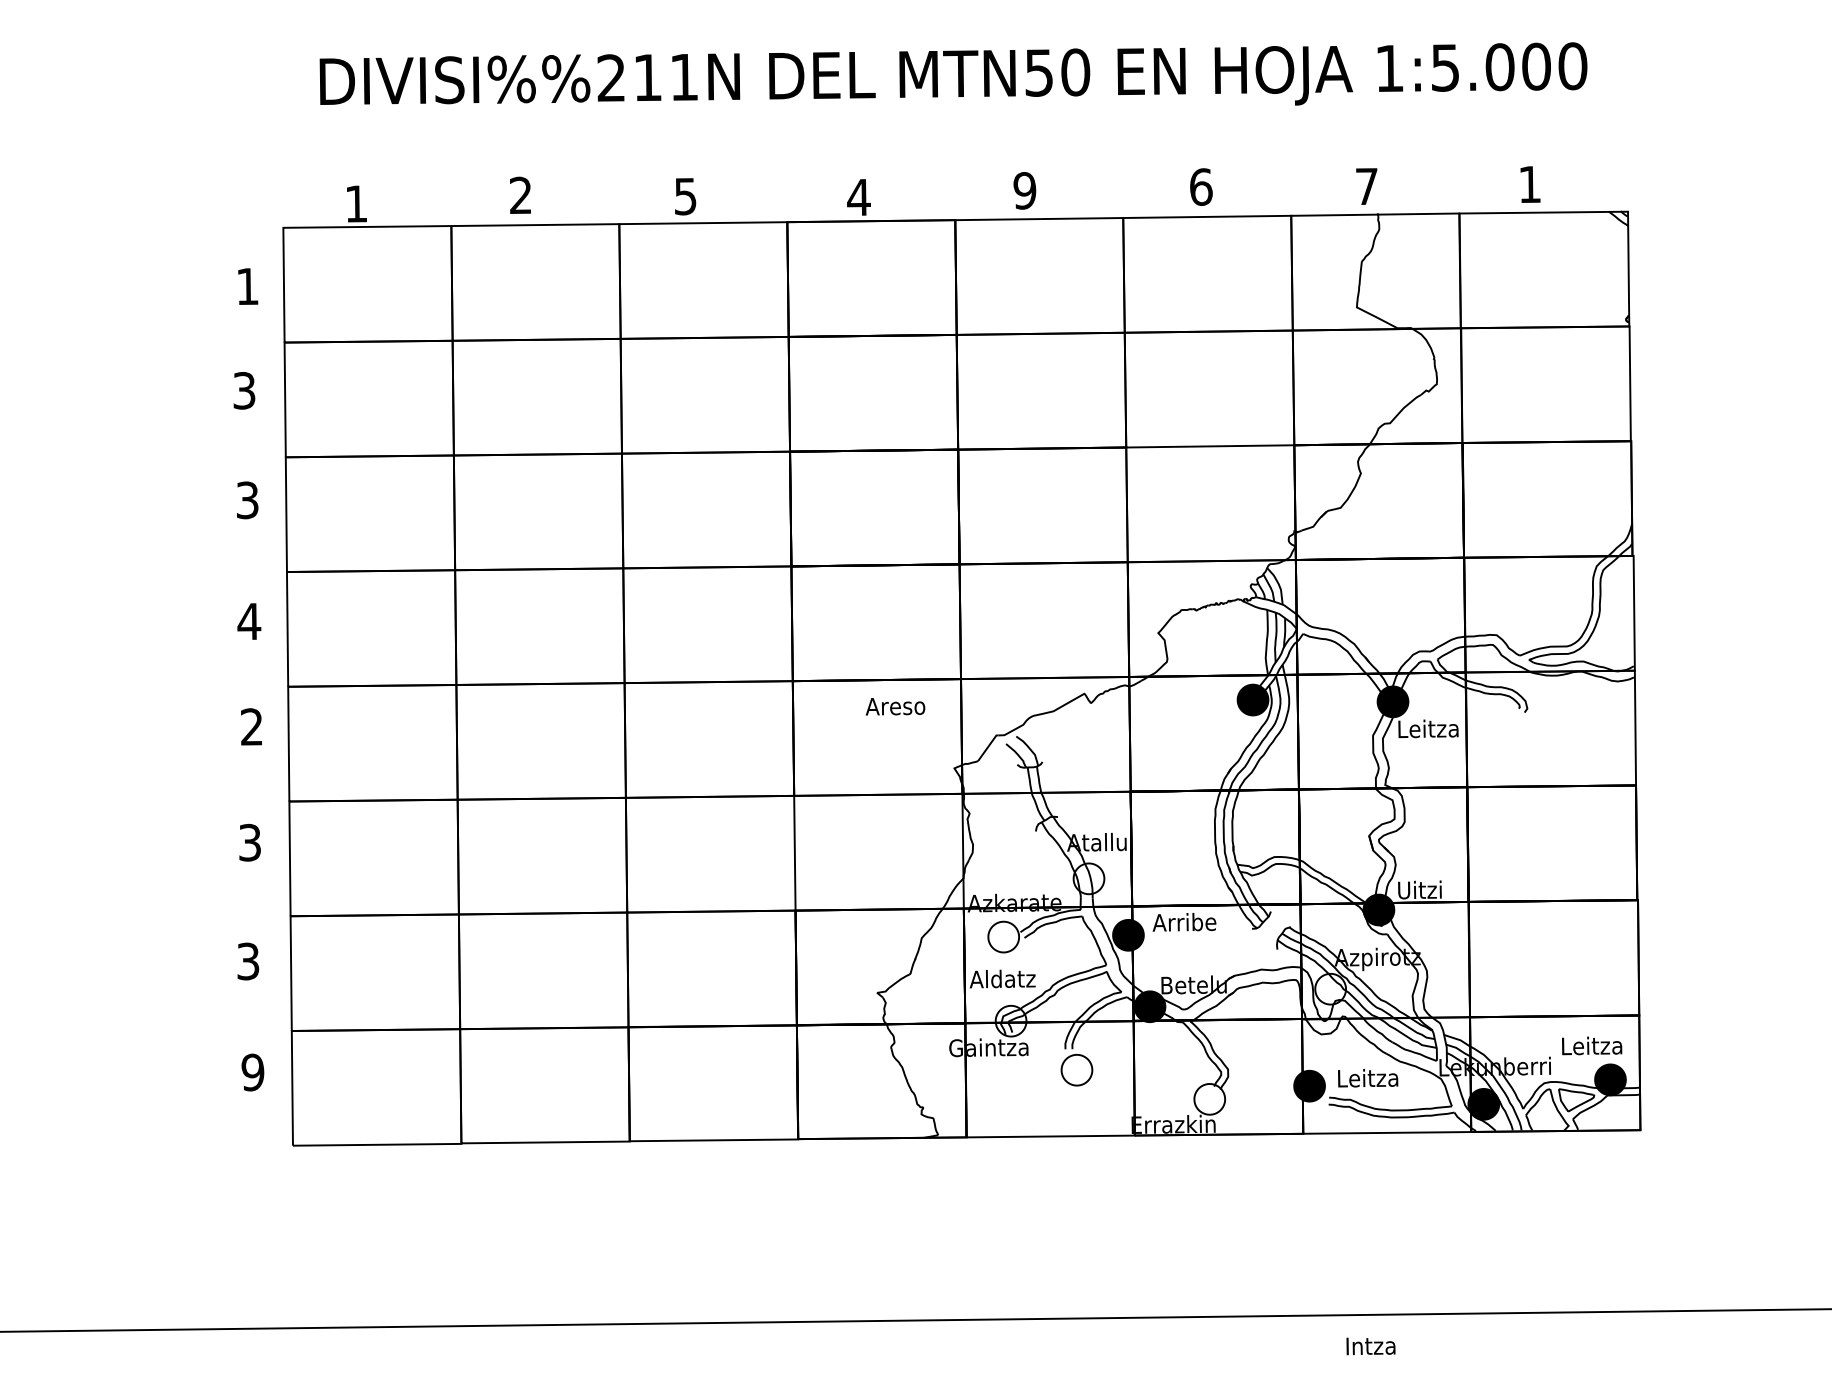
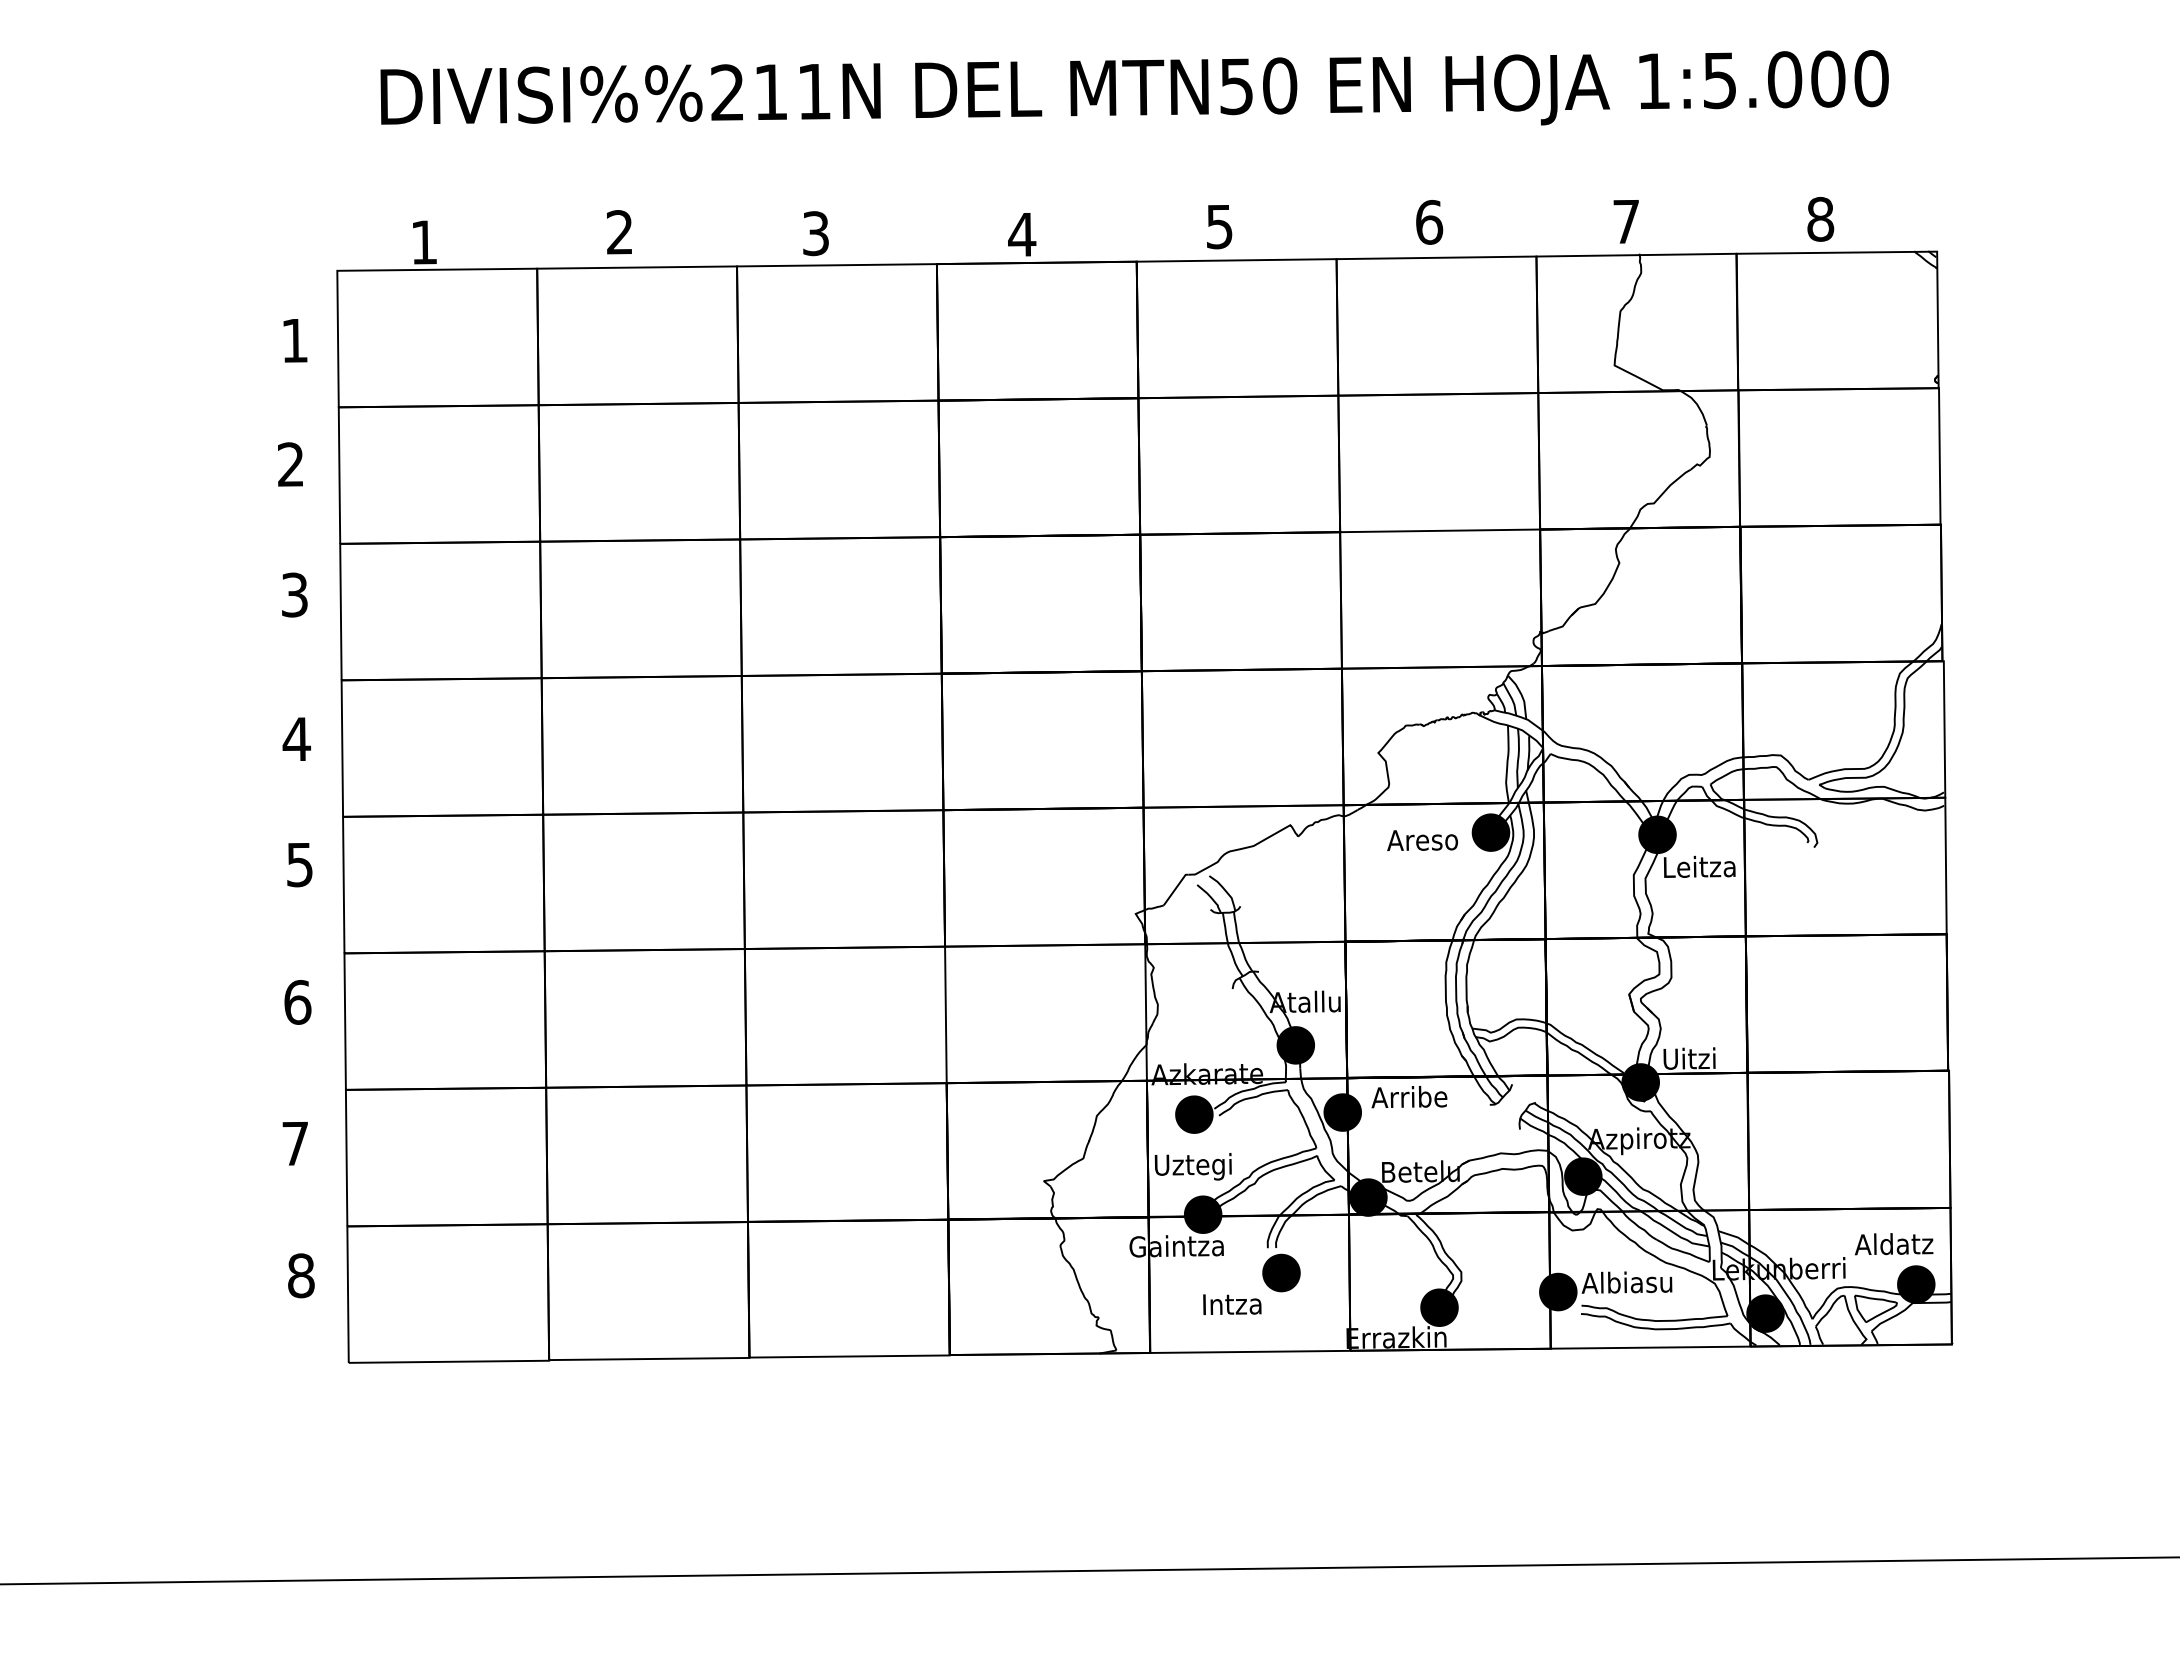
text: (1529, 183) -> (1820, 218), 1 -> 8
text: (1024, 190) -> (1219, 226), 9 -> 5
text: (685, 196) -> (815, 233), 5 -> 3
text: (244, 390) -> (290, 464), 3 -> 2
text: (895, 706) -> (1422, 840), moved
text: (251, 726) -> (299, 864), 2 -> 5
text: (249, 842) -> (297, 1002), 3 -> 6
fill: (1088, 878) -> (1295, 1045), added
fill: (1003, 936) -> (1194, 1114), added
text: (248, 961) -> (295, 1143), 3 -> 7
text: (1002, 980) -> (1192, 1166), Aldatz -> Uztegi
fill: (1330, 989) -> (1583, 1176), added
fill: (1010, 1020) -> (1202, 1214), added
text: (1592, 1046) -> (1894, 1244), Leitza -> Aldatz
fill: (1076, 1069) -> (1281, 1272), added
text: (252, 1072) -> (300, 1275), 9 -> 8
text: (1366, 1078) -> (1626, 1282), Leitza -> Albiasu
fill: (1209, 1099) -> (1439, 1307), added
text: (1371, 1346) -> (1232, 1304), moved

